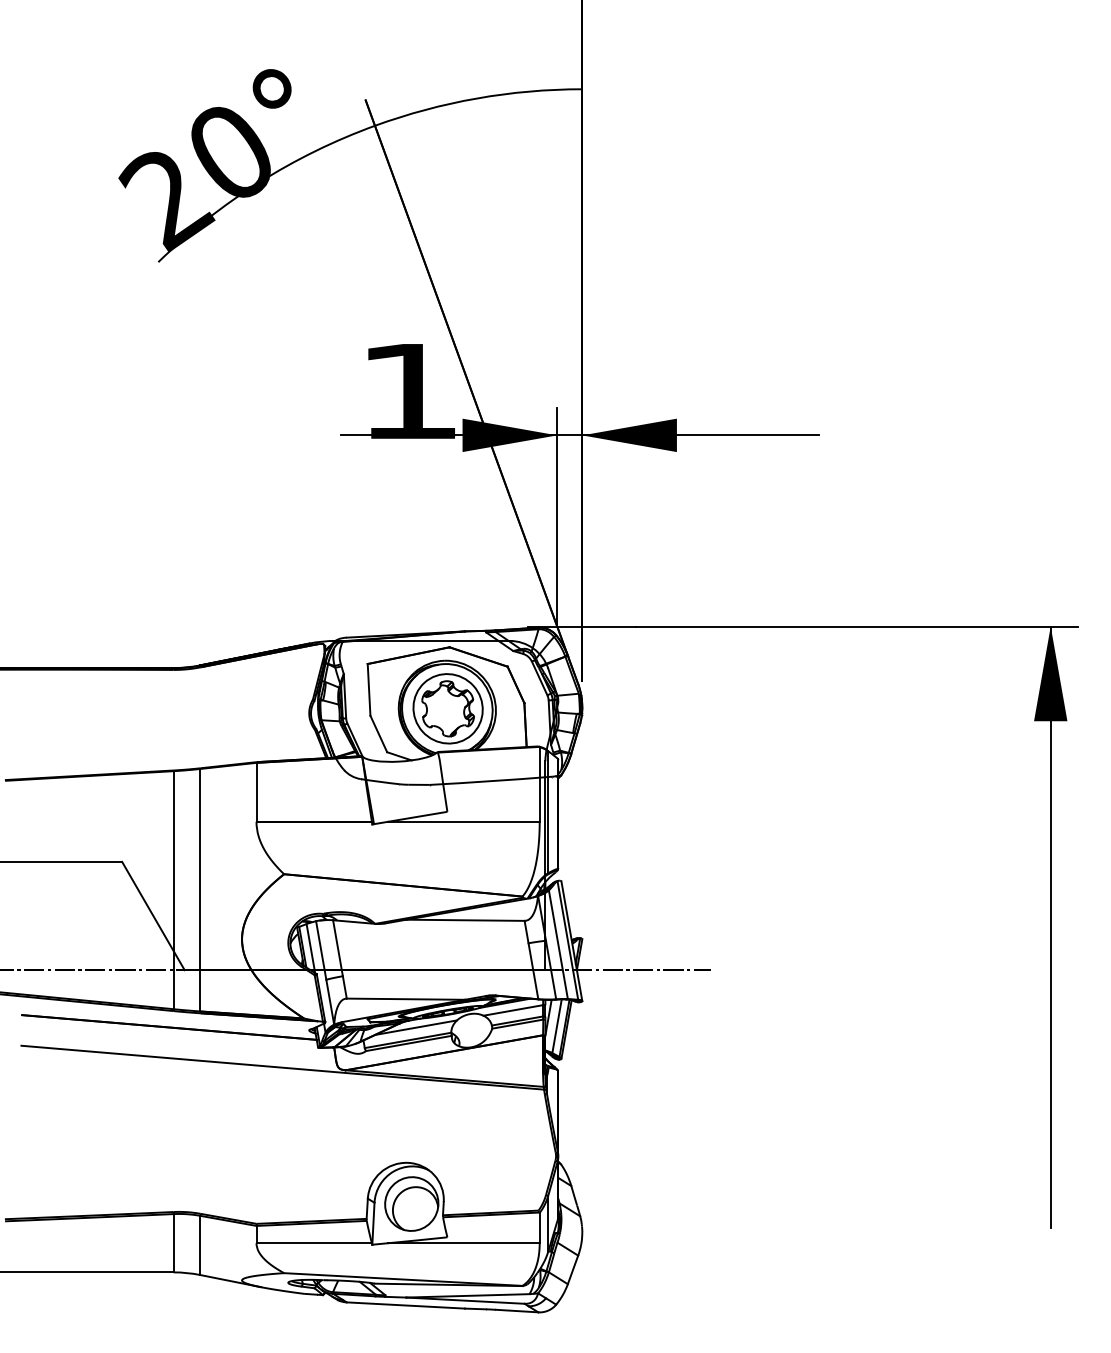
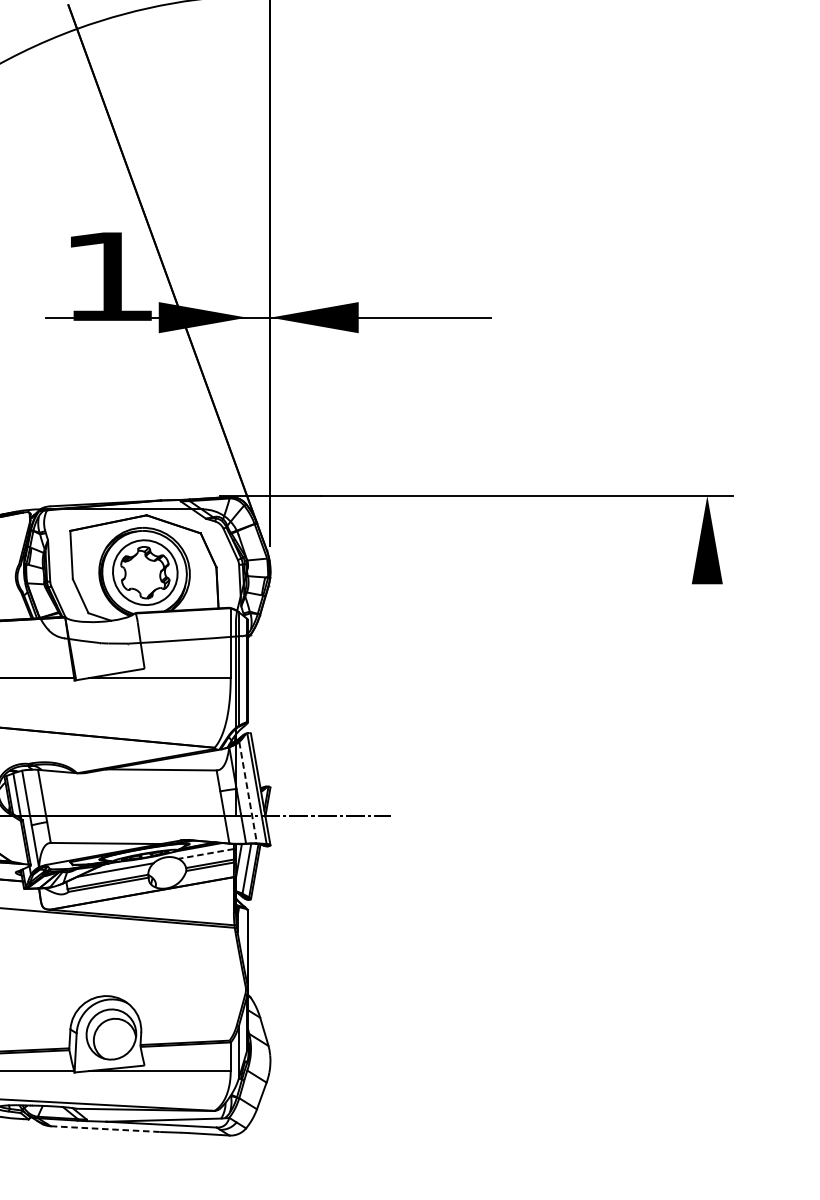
line: (557, 517) -> (247, 394), removed
line: (1050, 926) -> (707, 775), removed
line: (558, 945) -> (248, 793), solid -> dashed
line: (512, 1010) -> (205, 854), solid -> dashed
line: (406, 1305) -> (106, 1129), solid -> dashed

